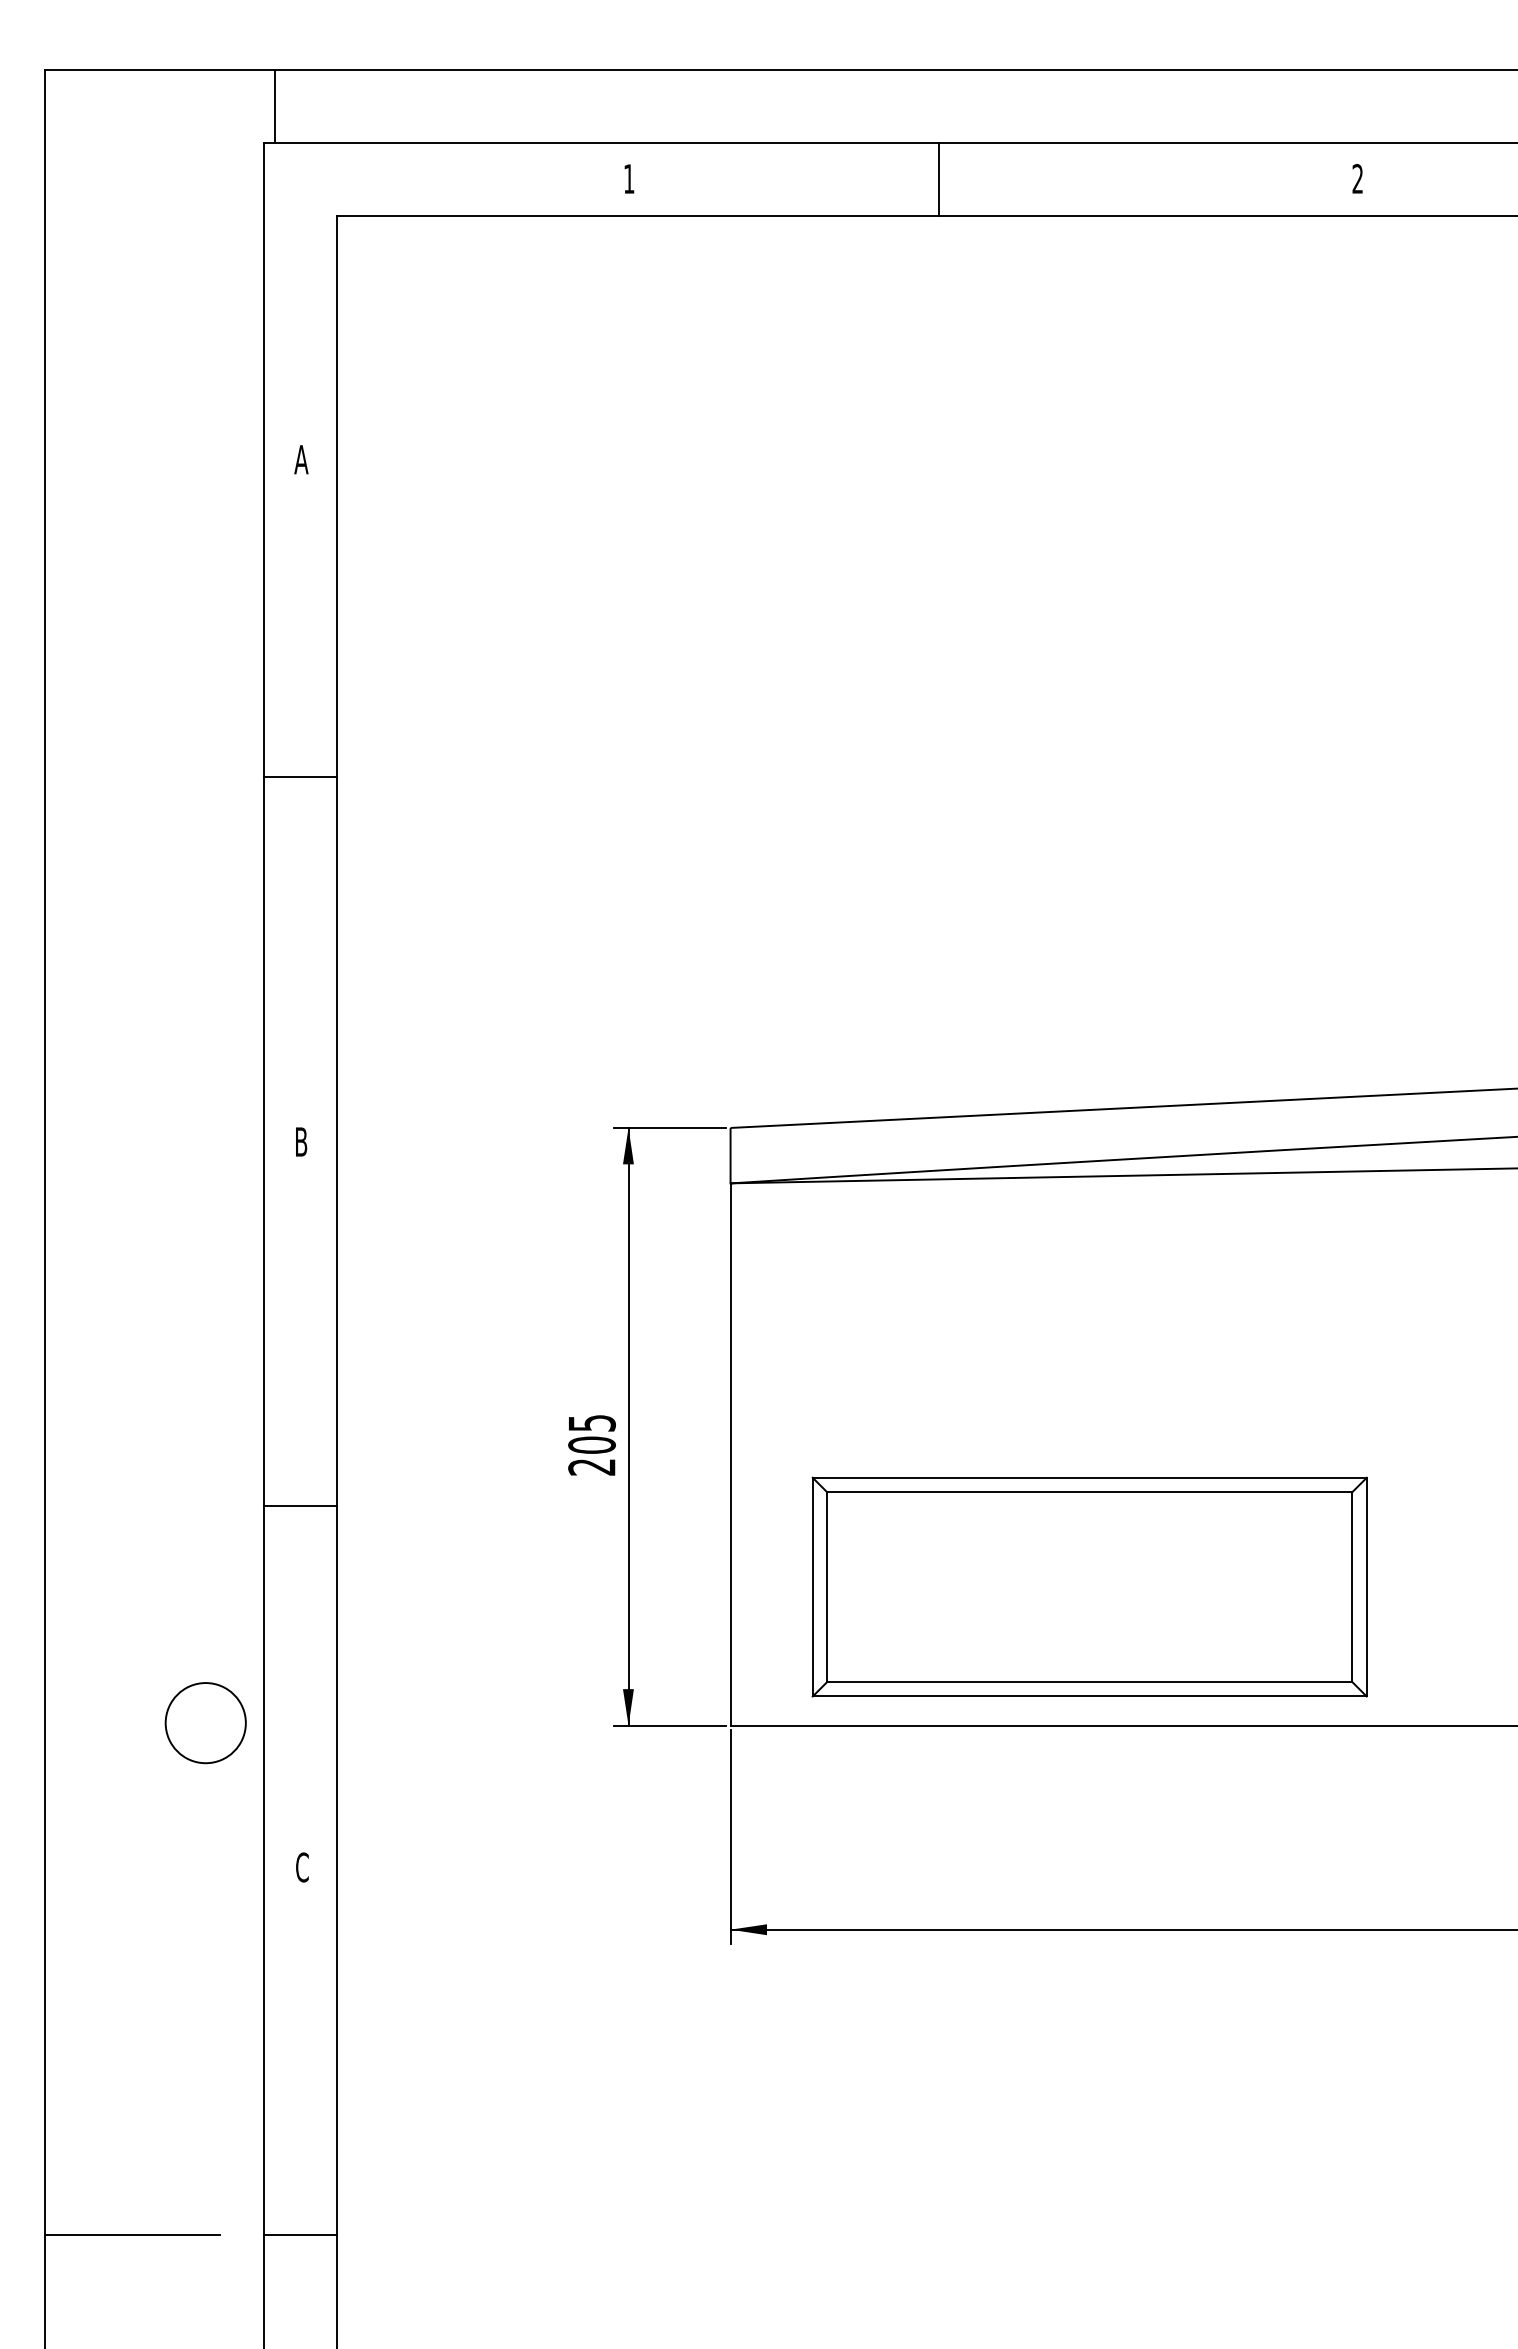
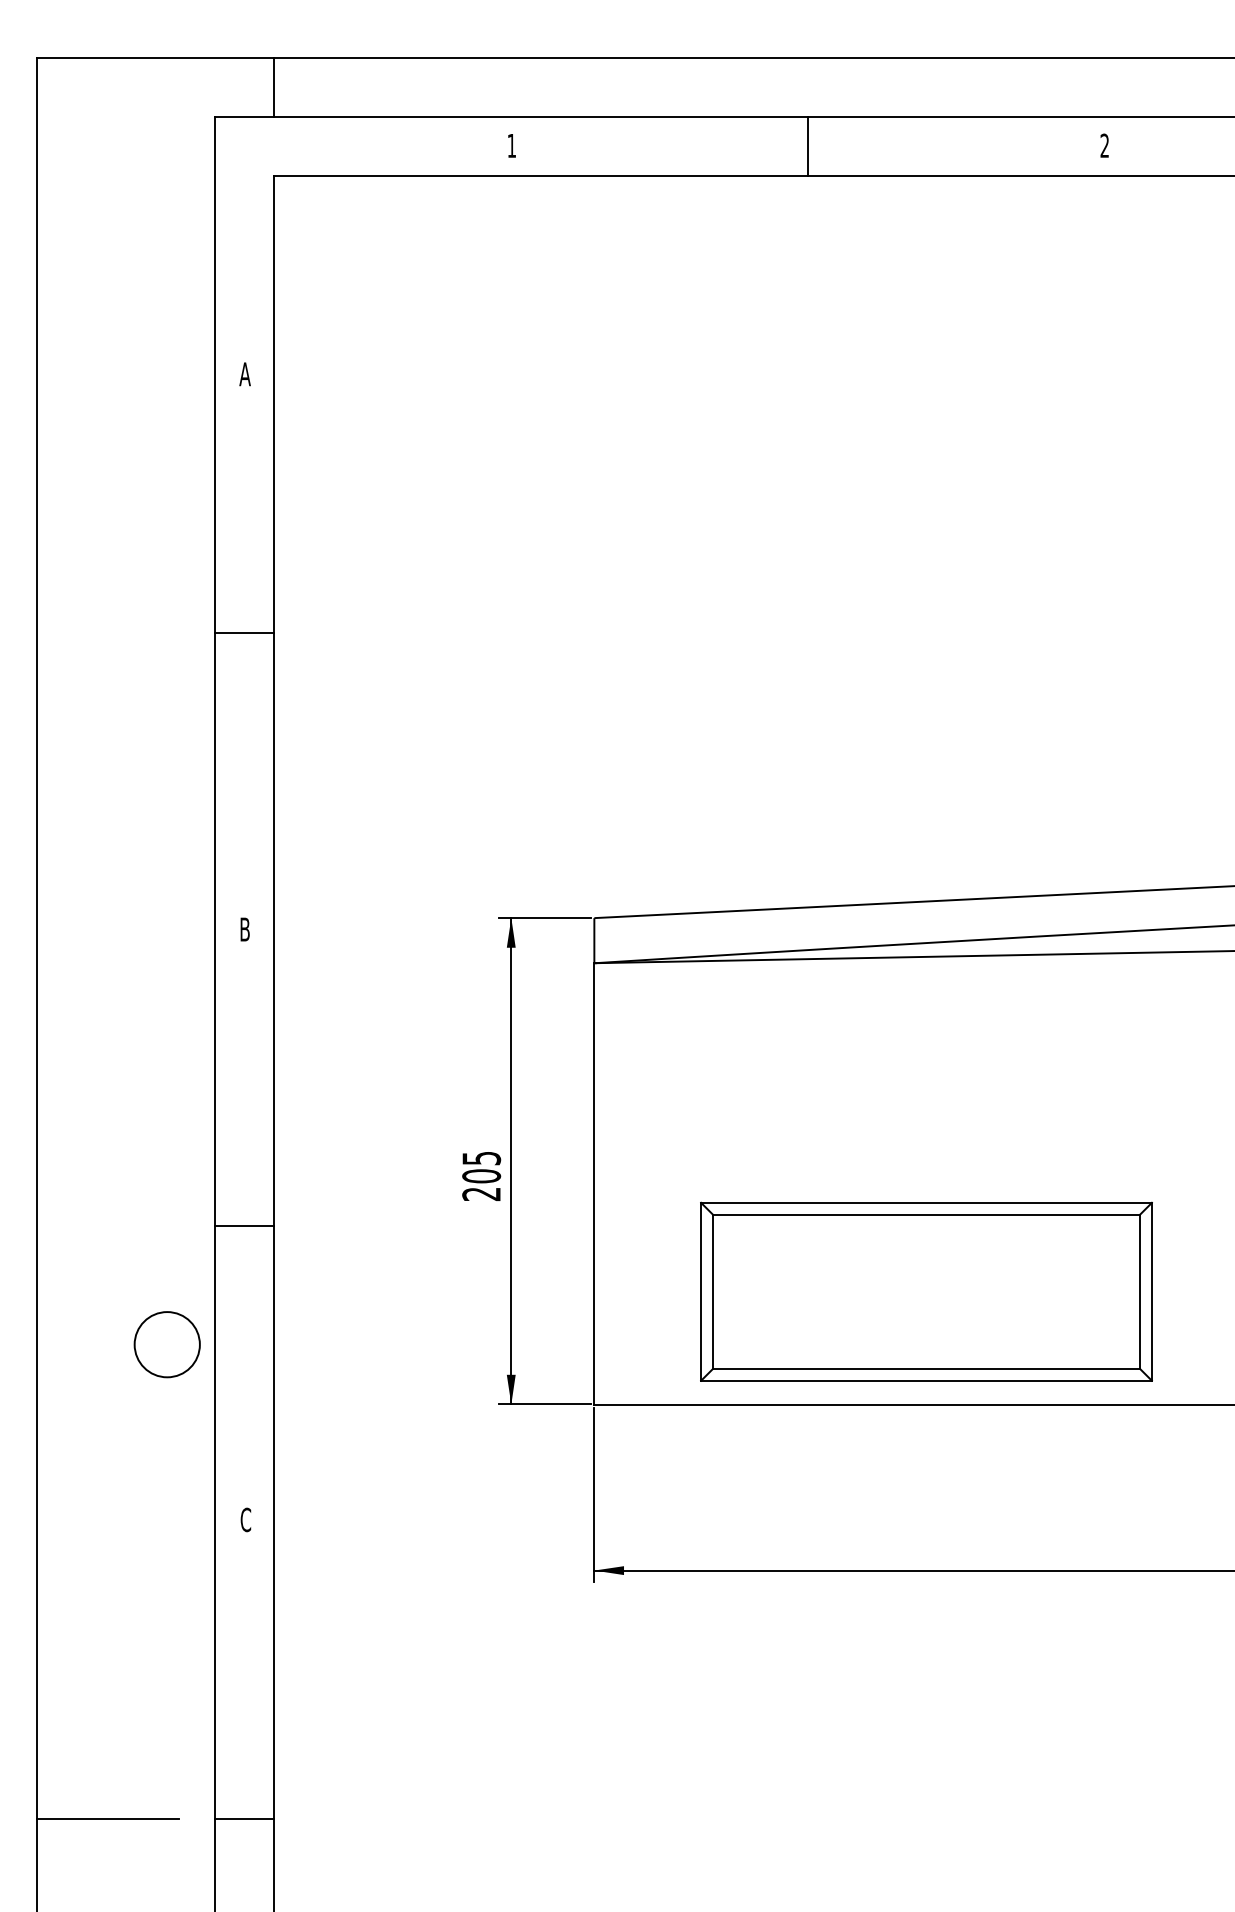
line: (274, 106) -> (273, 86), moved
line: (938, 179) -> (807, 146), moved
part: (1089, 1586) -> (926, 1291), moved
circle: (205, 1723) -> (167, 1344), moved

